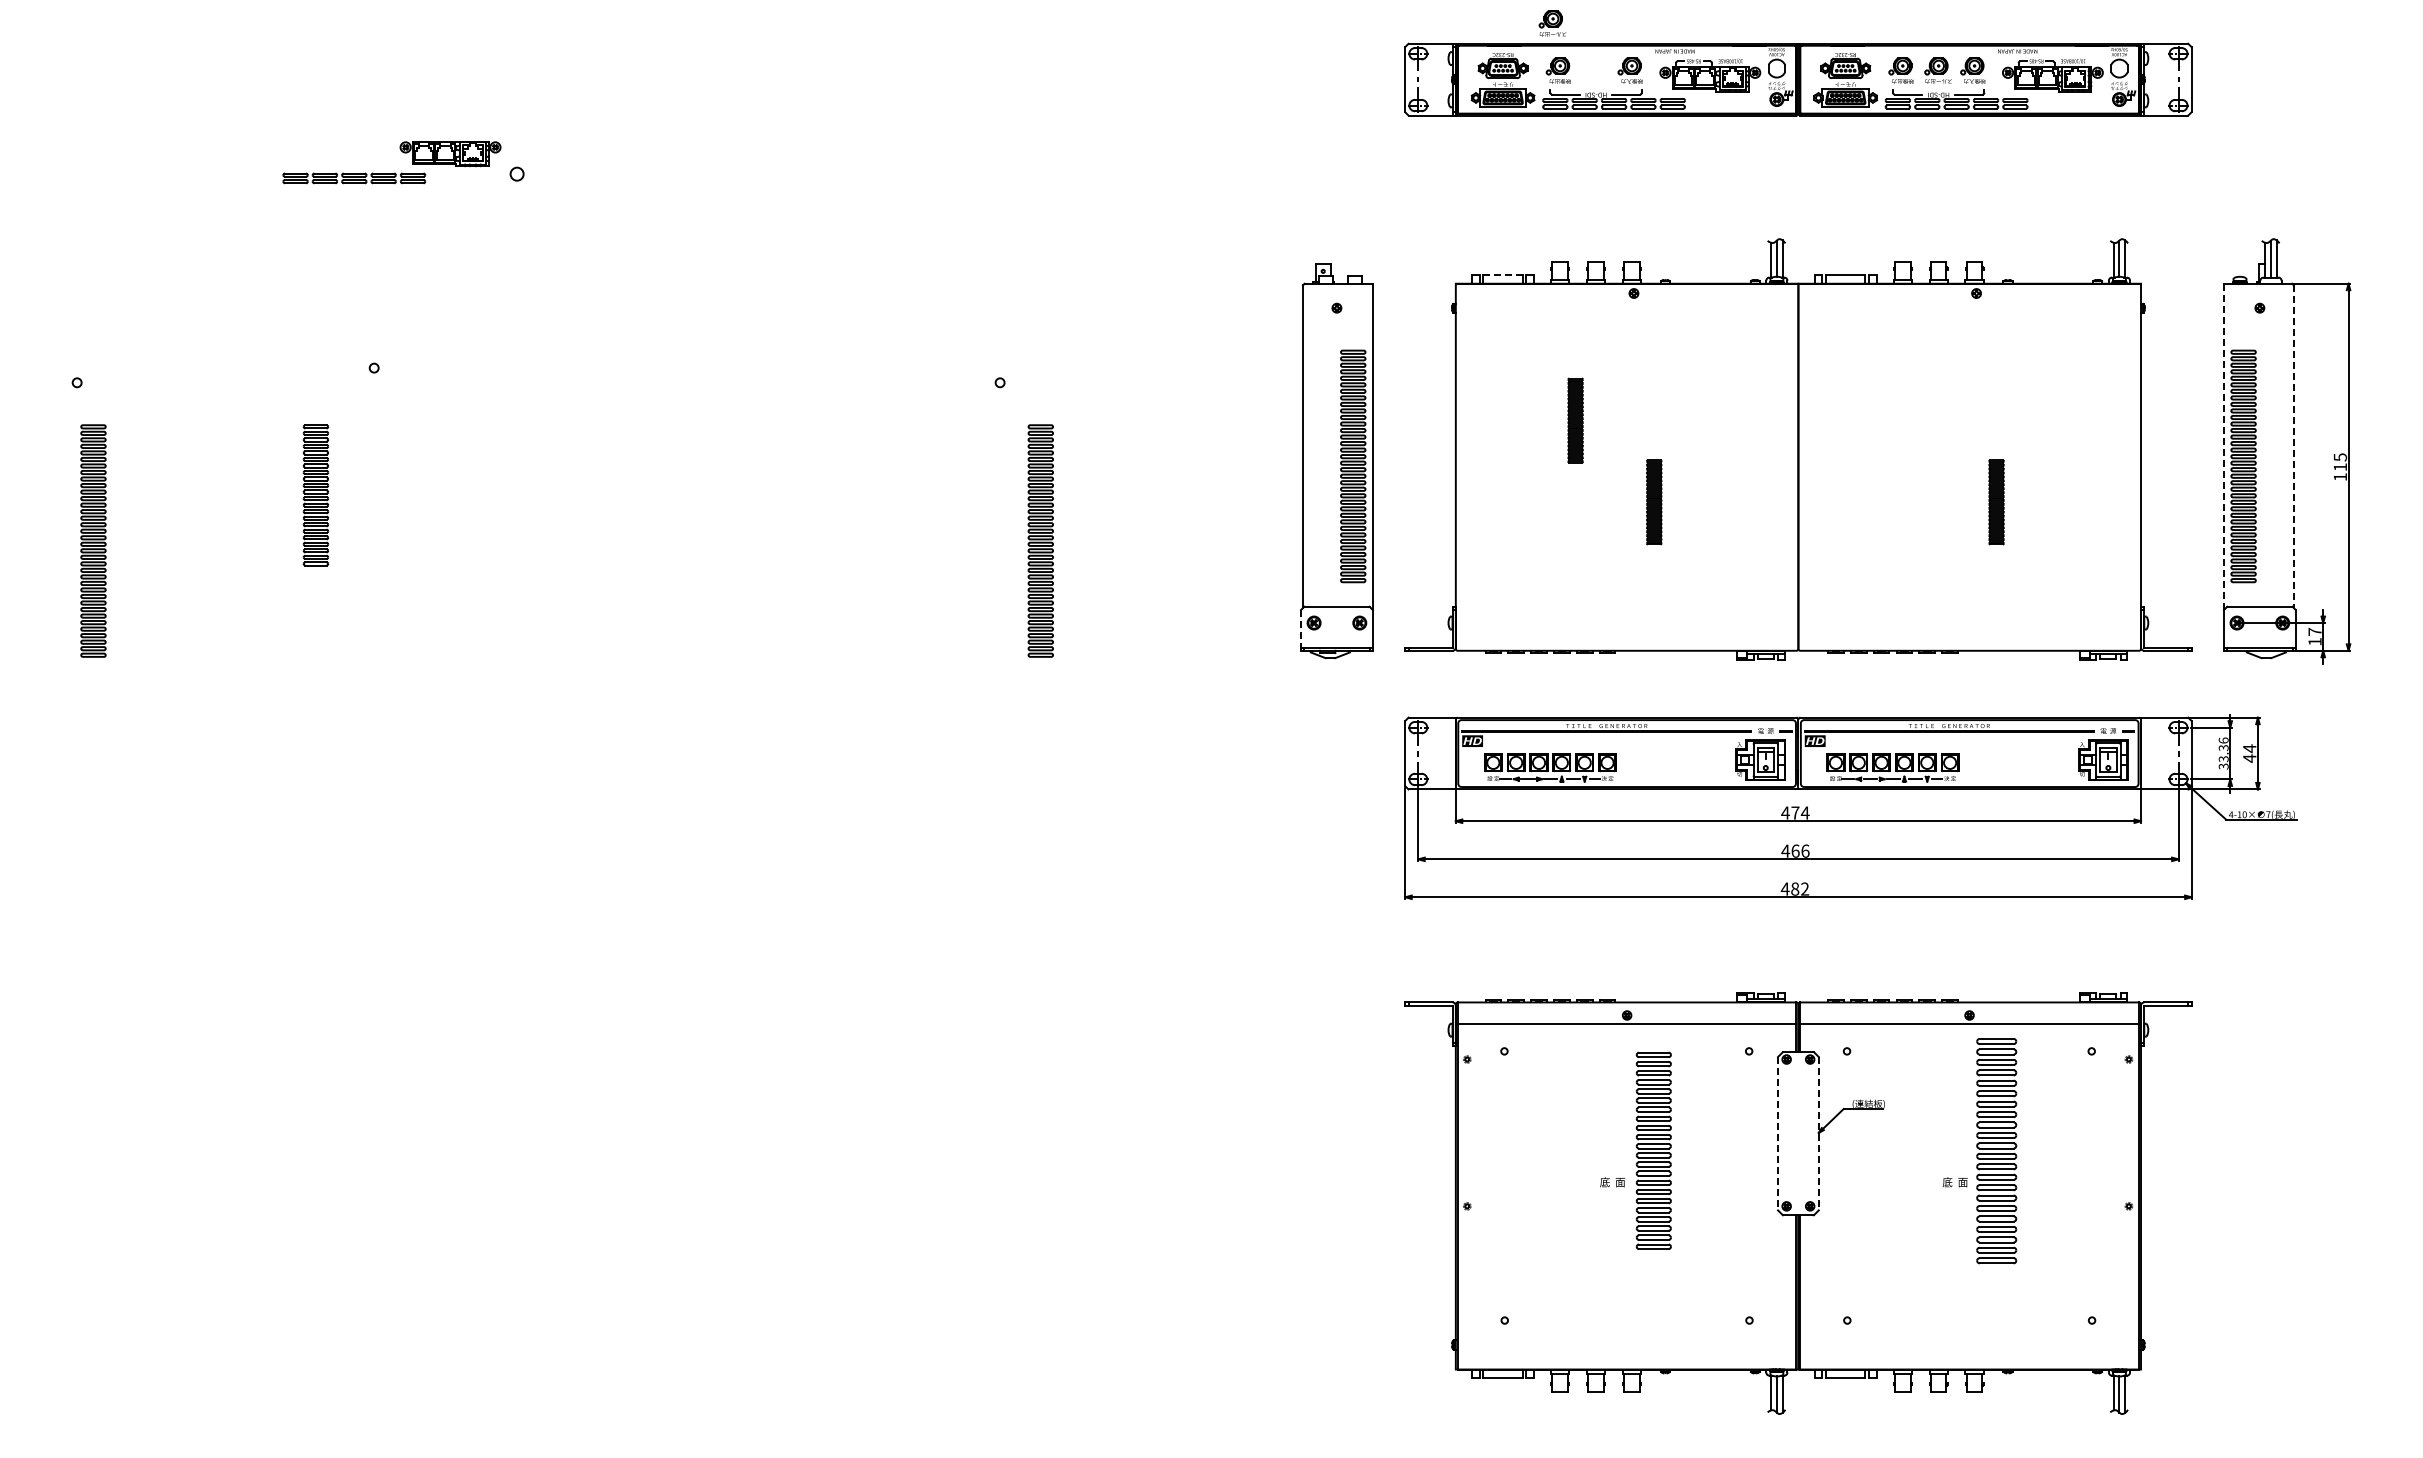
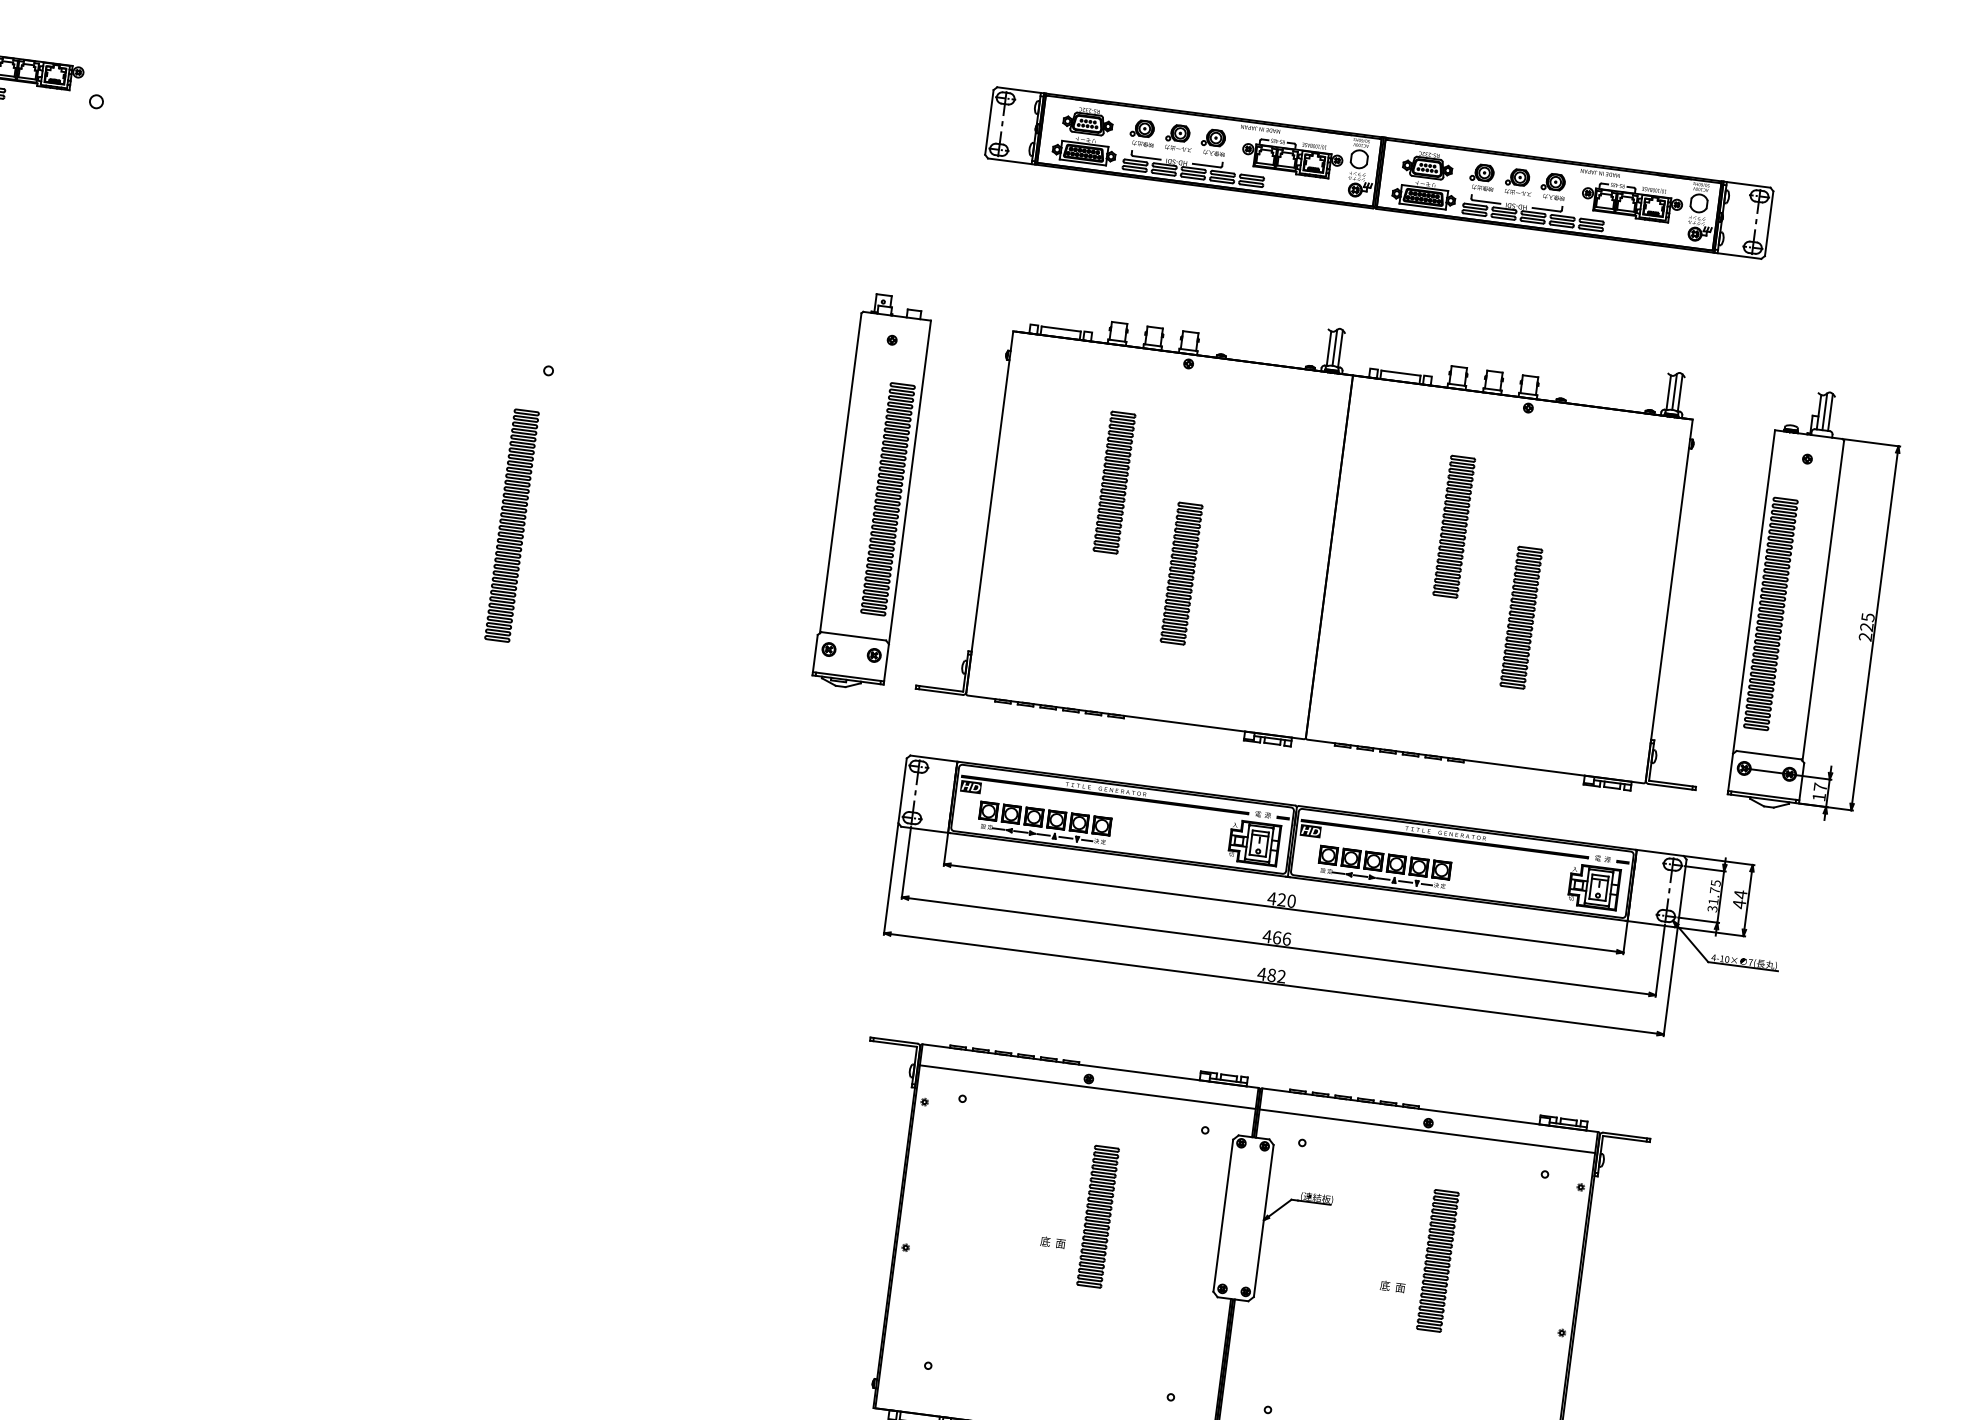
part: (1552, 23) -> (1179, 137), moved
line: (1503, 275) -> (1061, 329), dashed -> solid
part: (1575, 420) -> (1114, 482), size x1.67
part: (1918, 420) -> (1454, 526), added
line: (2224, 447) -> (1754, 592), dashed -> solid
line: (2293, 447) -> (1822, 601), dashed -> solid
text: (2339, 472) -> (1865, 632), 115 -> 225
part: (1654, 502) -> (1182, 573), size x1.67
part: (1996, 502) -> (1521, 617), size x1.67
part: (1040, 540) -> (511, 525), moved
line: (1301, 630) -> (815, 655), dashed -> solid
text: (2223, 749) -> (1714, 892), 33.36 -> 31.75
text: (1800, 812) -> (1286, 900), 474 -> 420
line: (1778, 1133) -> (1223, 1215), dashed -> solid
line: (1818, 1133) -> (1263, 1220), dashed -> solid
part: (1654, 1150) -> (1098, 1216), size x0.71
part: (1996, 1150) -> (1437, 1260), size x0.62

